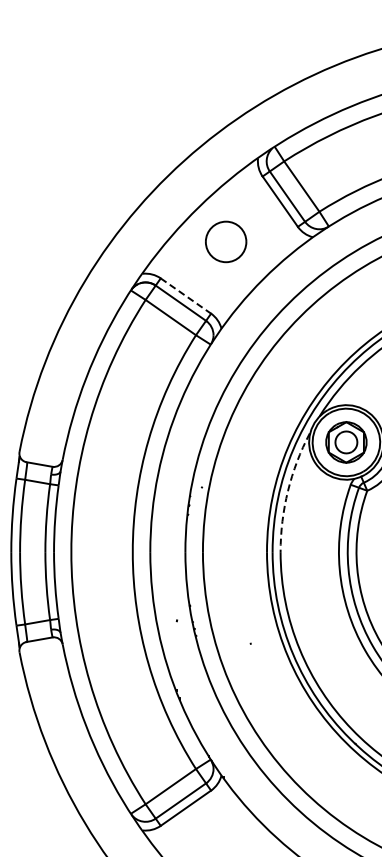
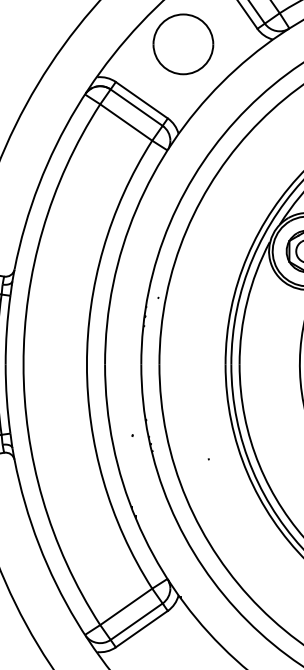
part: (225, 241) -> (182, 43), size x1.43
line: (185, 296) -> (141, 100), dashed -> solid
arc: (288, 490) -> (247, 301), dashed -> solid

